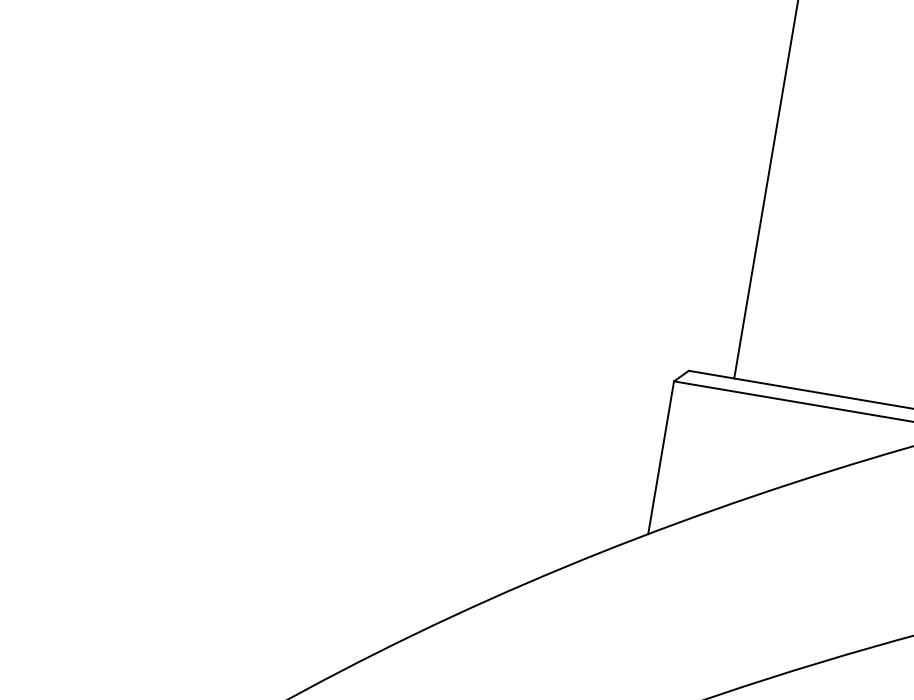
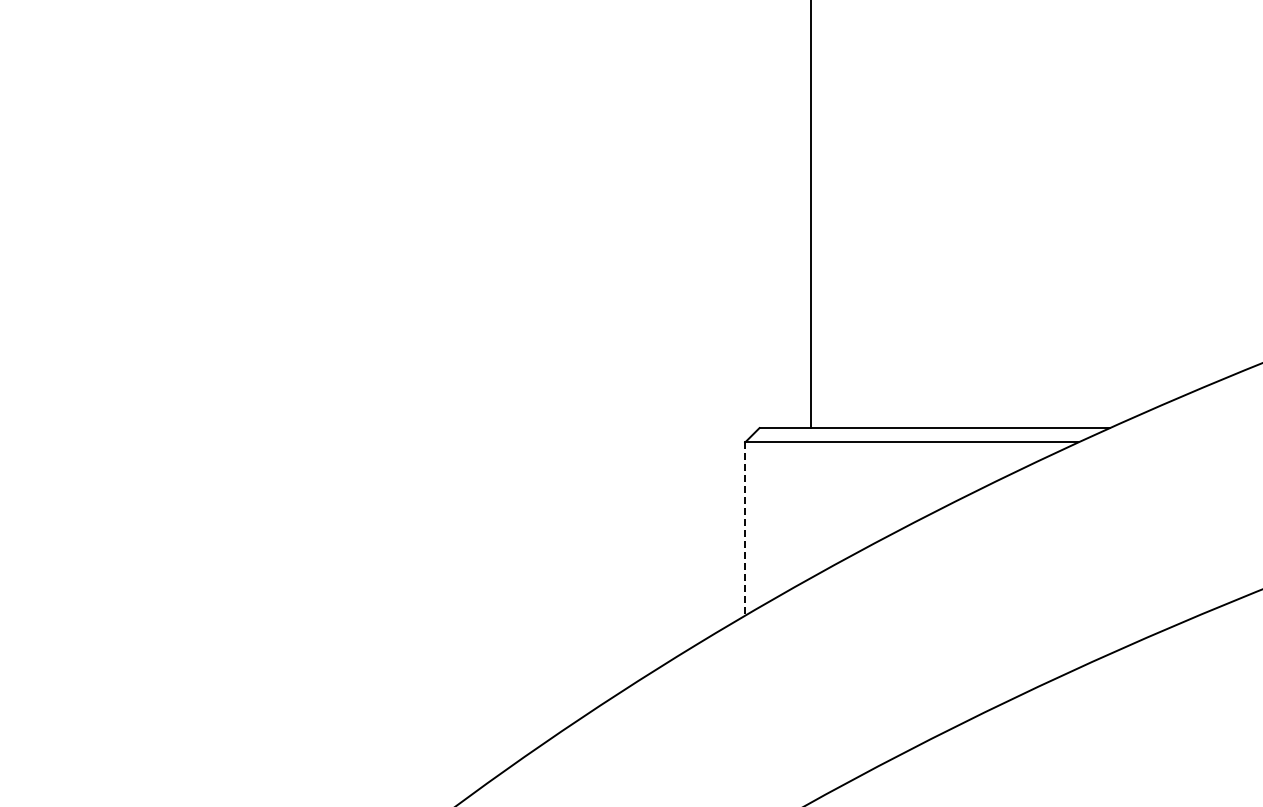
line: (661, 458) -> (745, 529), solid -> dashed

